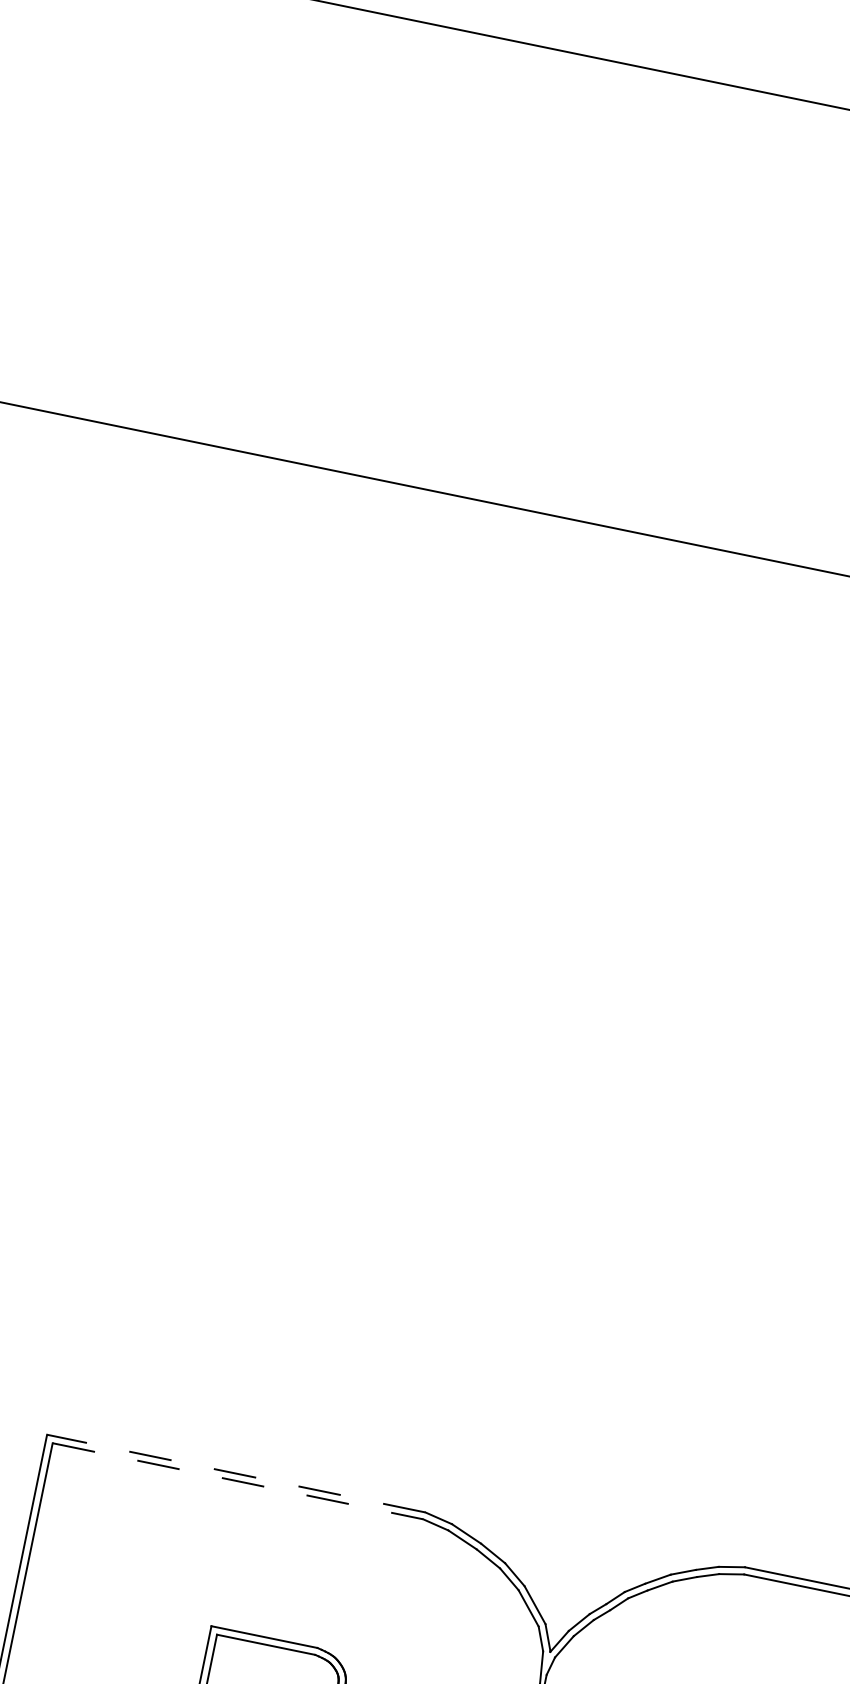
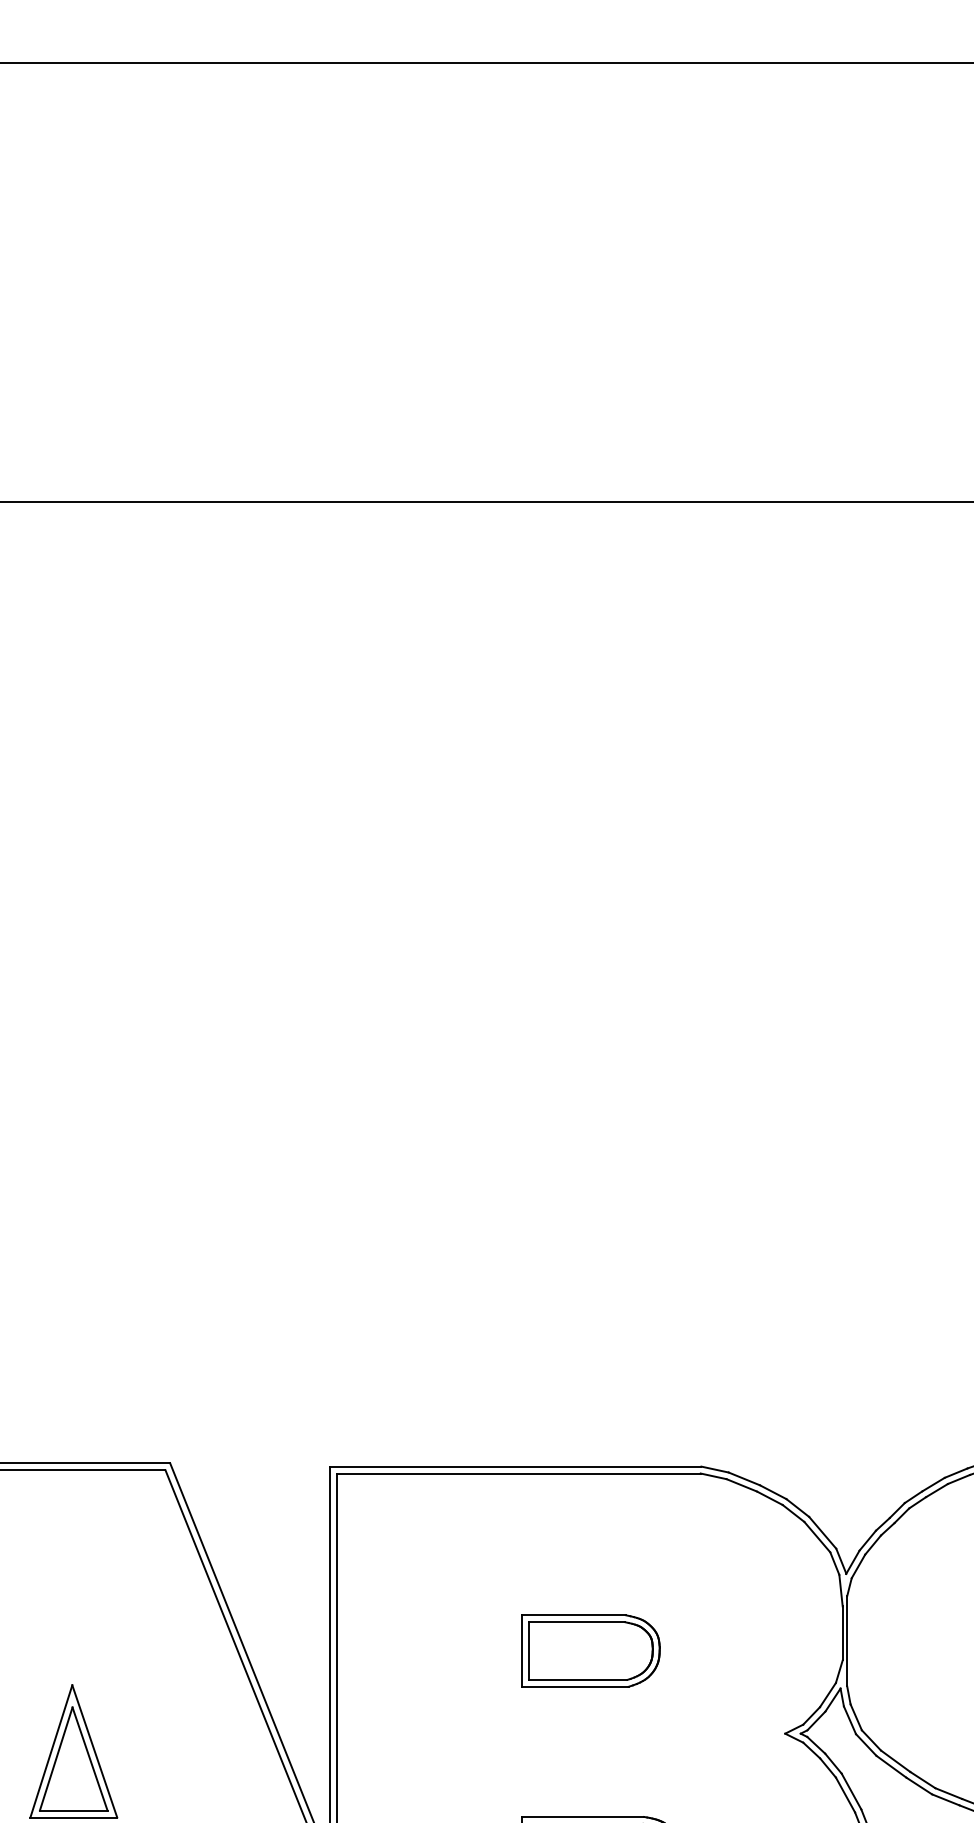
line: (236, 1473) -> (515, 1466), dashed -> solid
line: (237, 1481) -> (518, 1473), dashed -> solid

